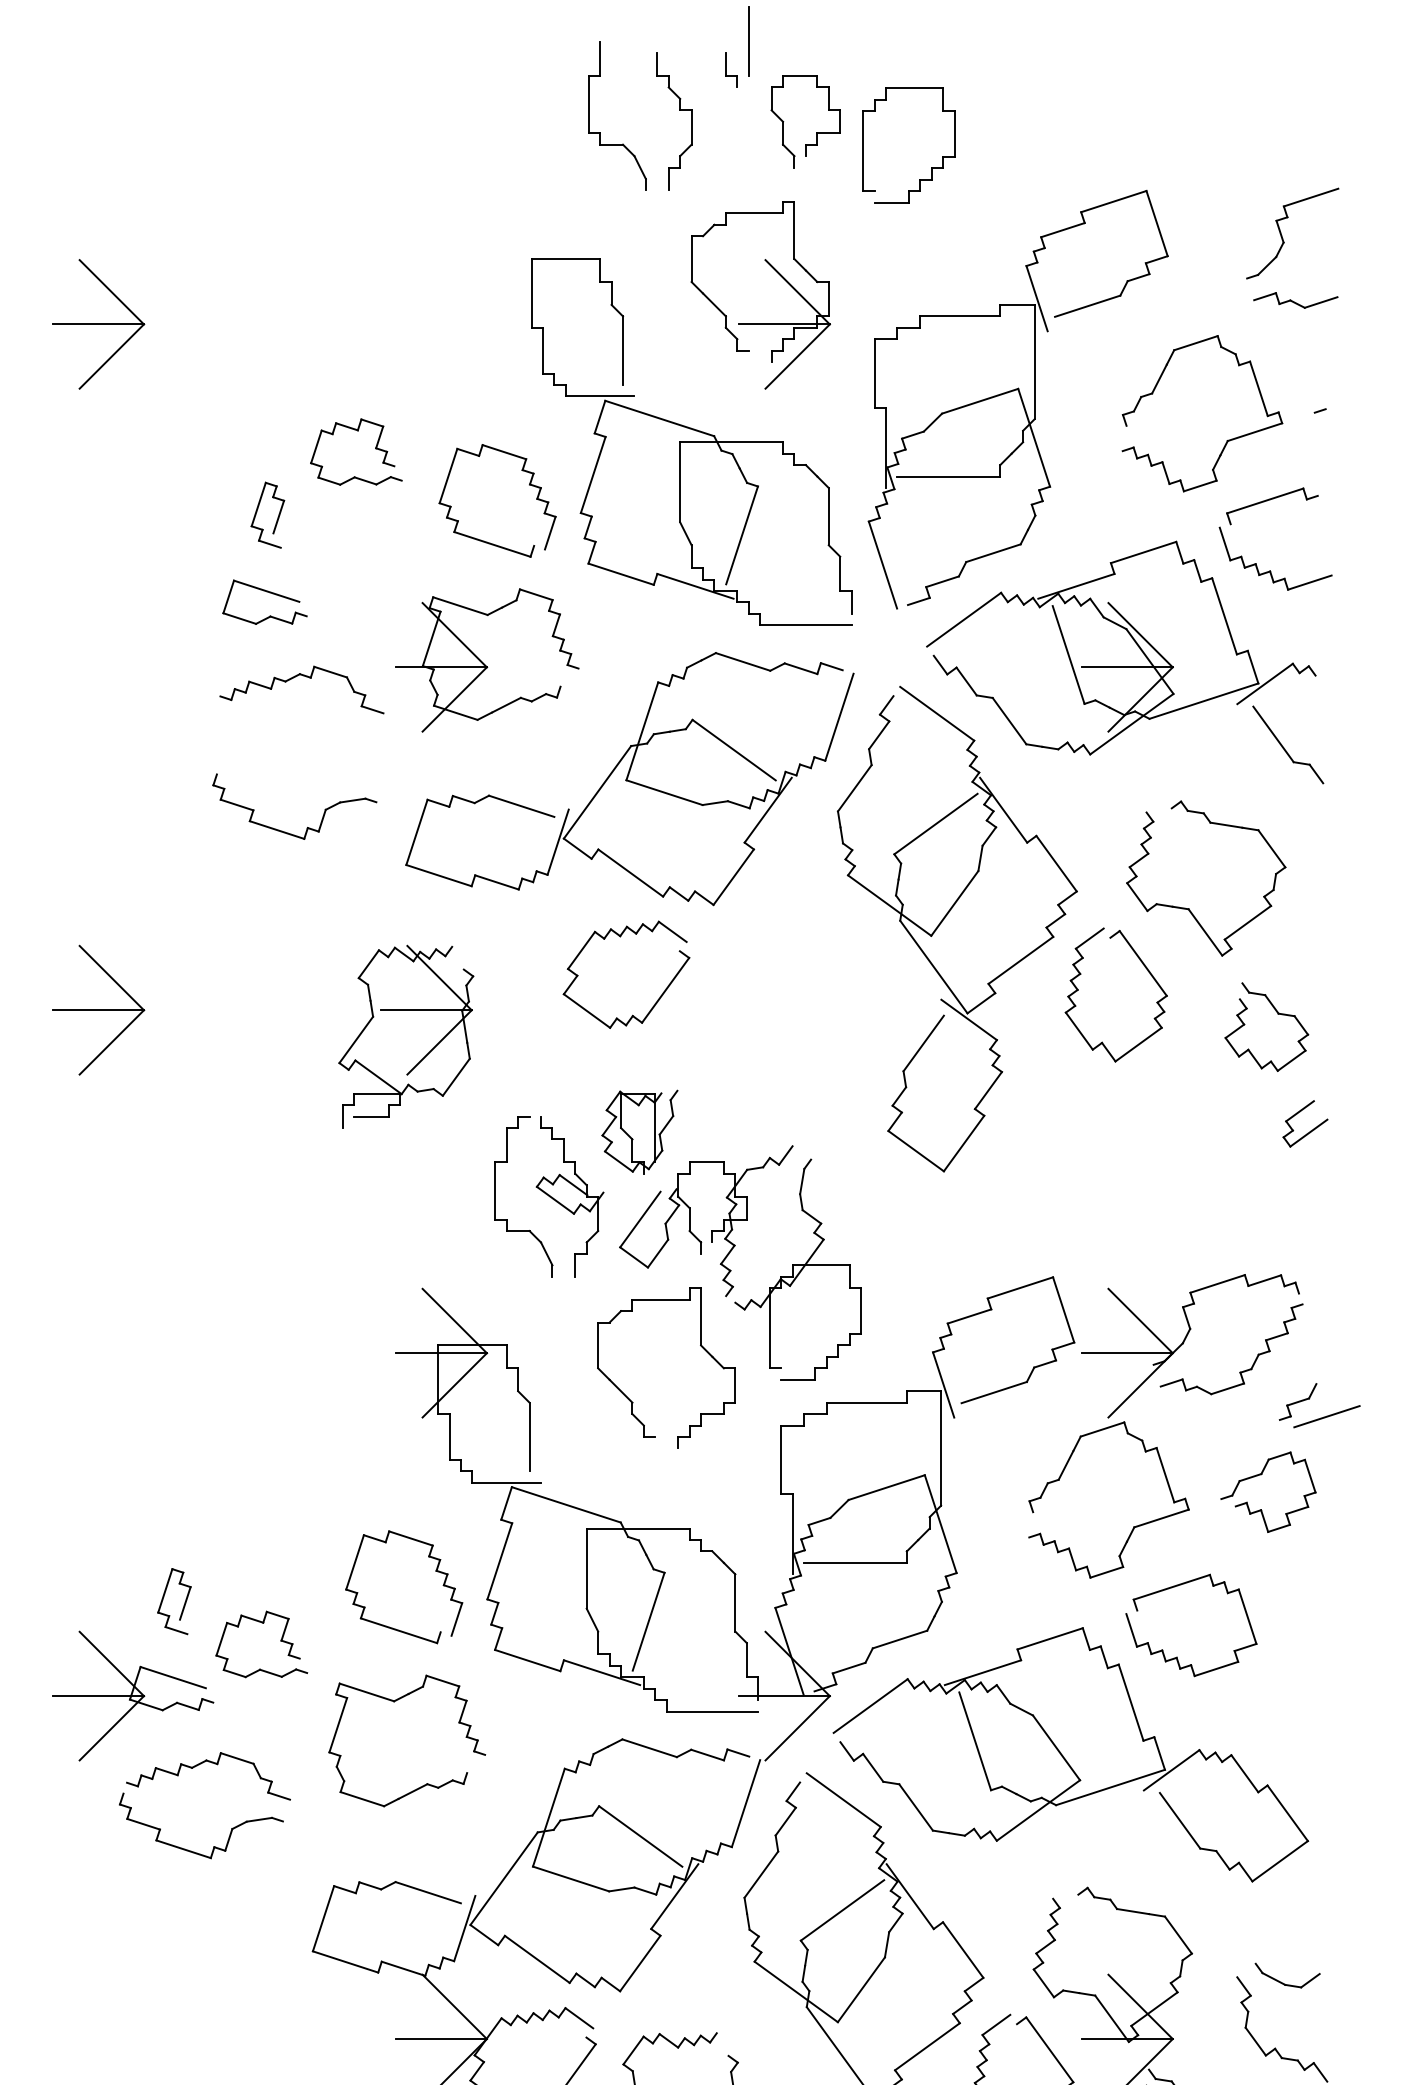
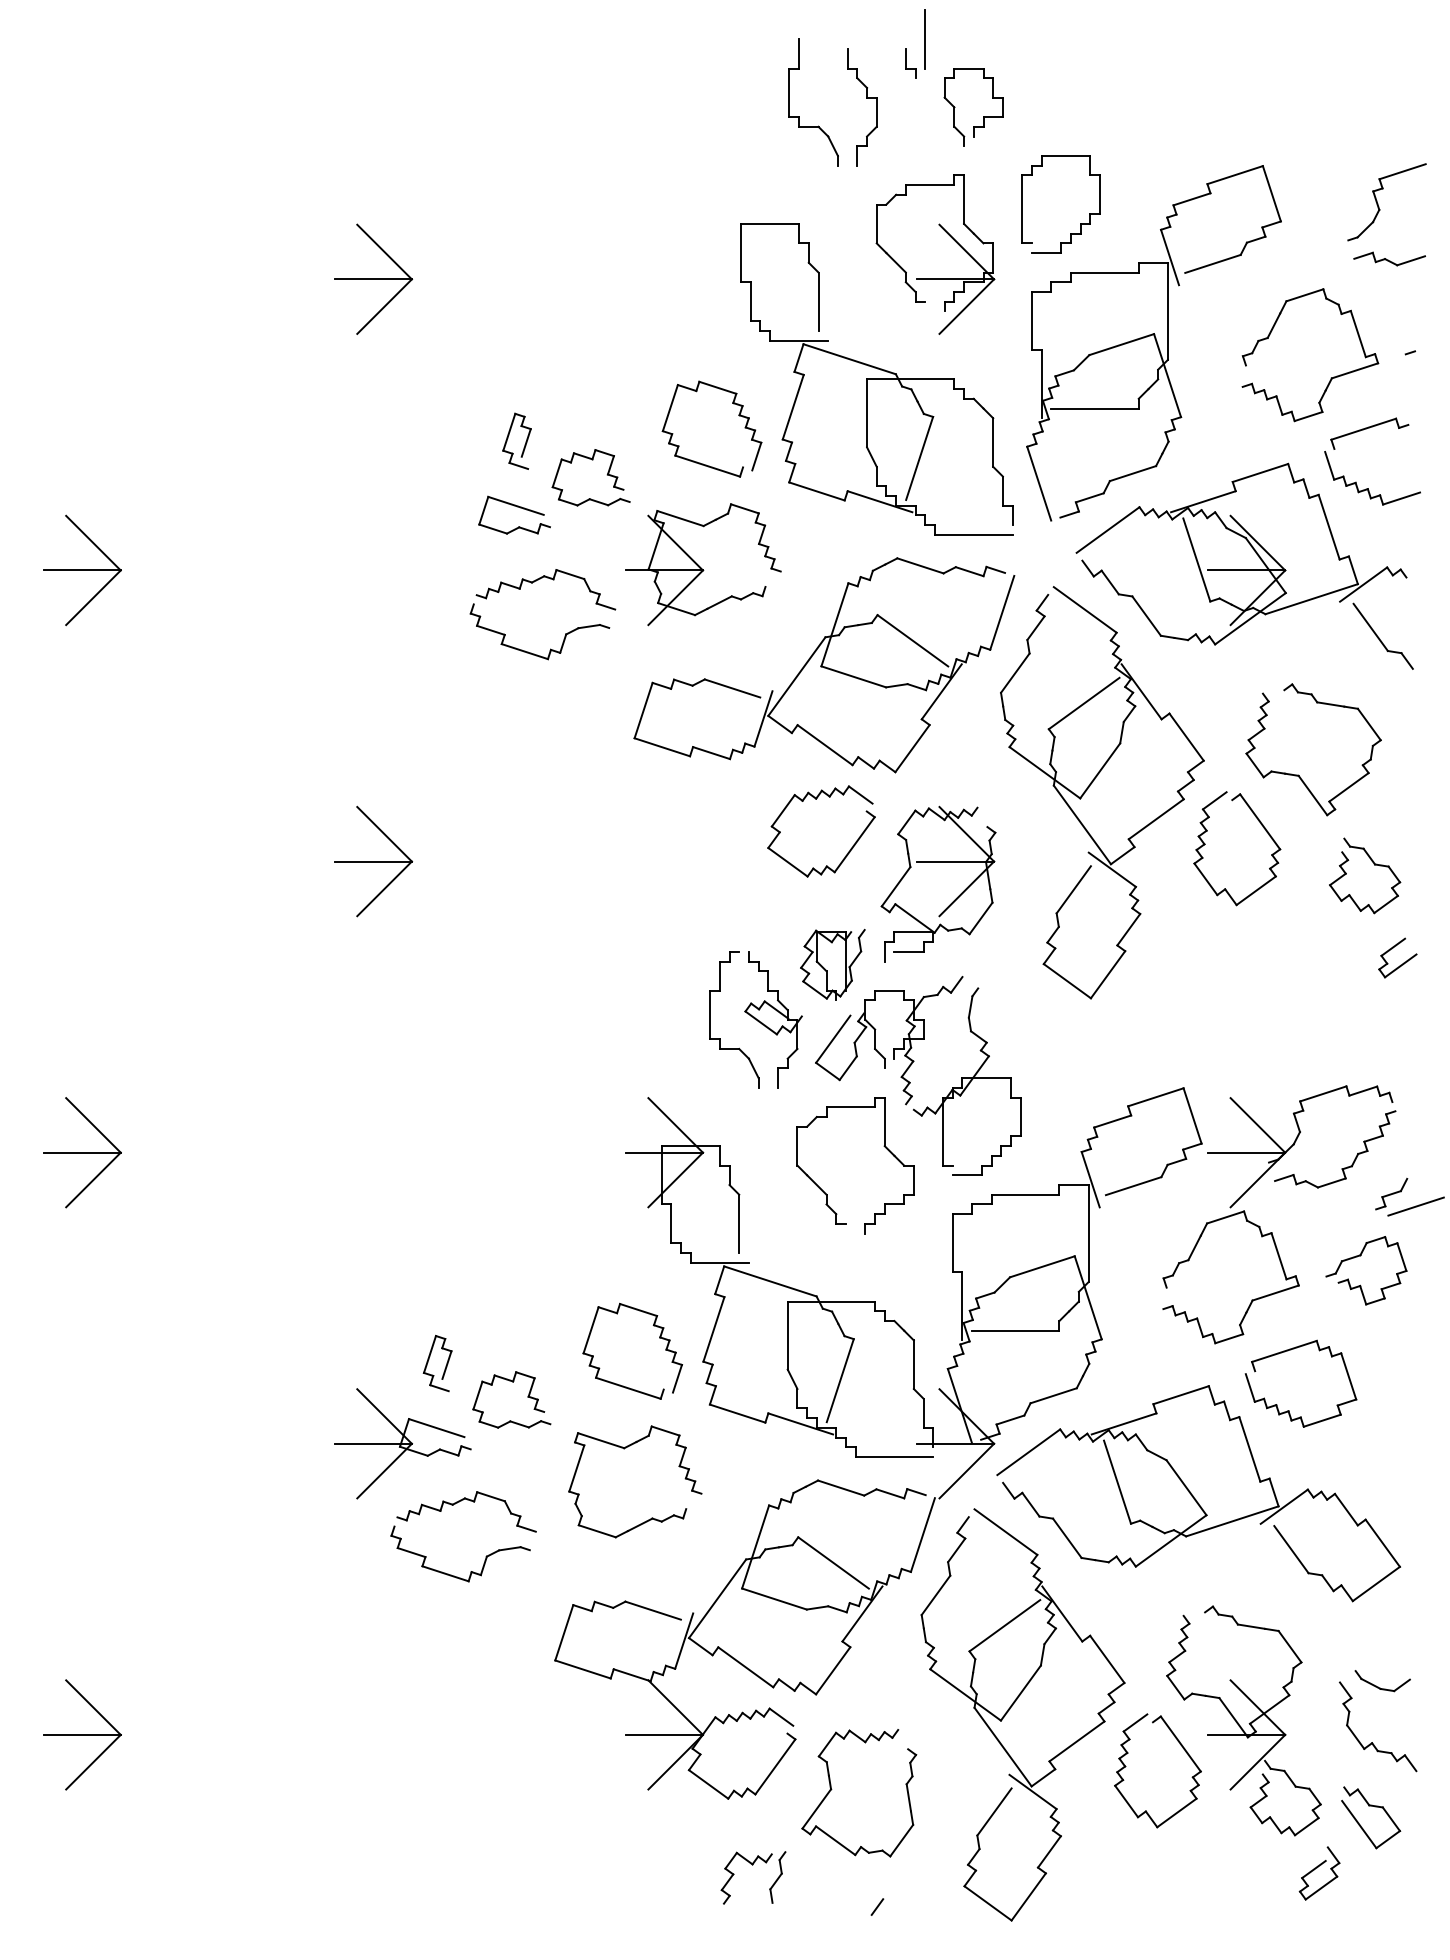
part: (931, 167) -> (1080, 223), moved
part: (374, 448) -> (606, 474), moved
part: (307, 826) -> (550, 648), moved
part: (406, 1036) -> (938, 883), moved

